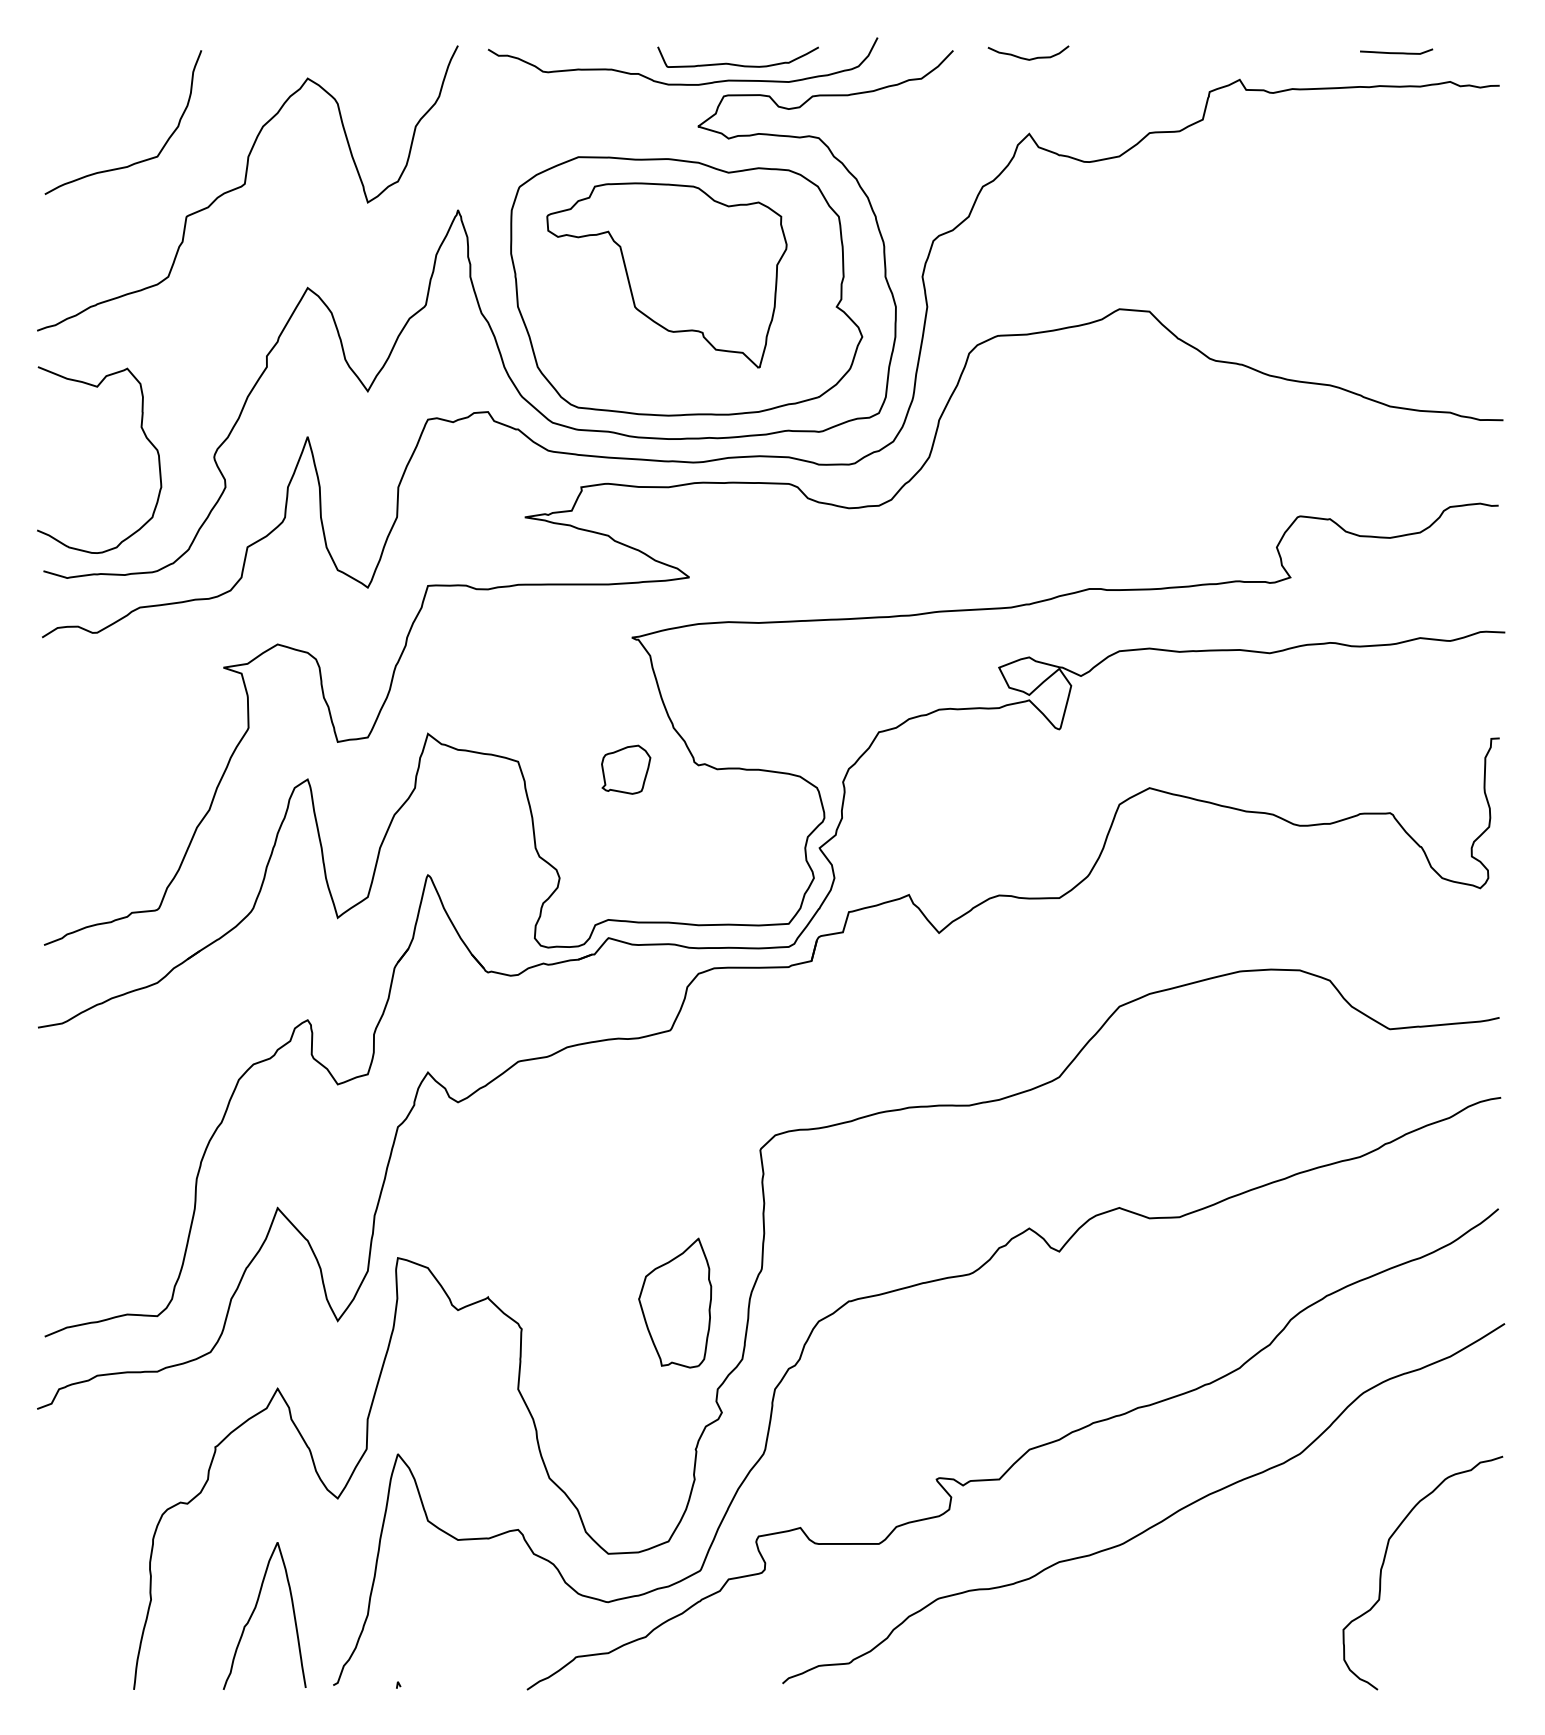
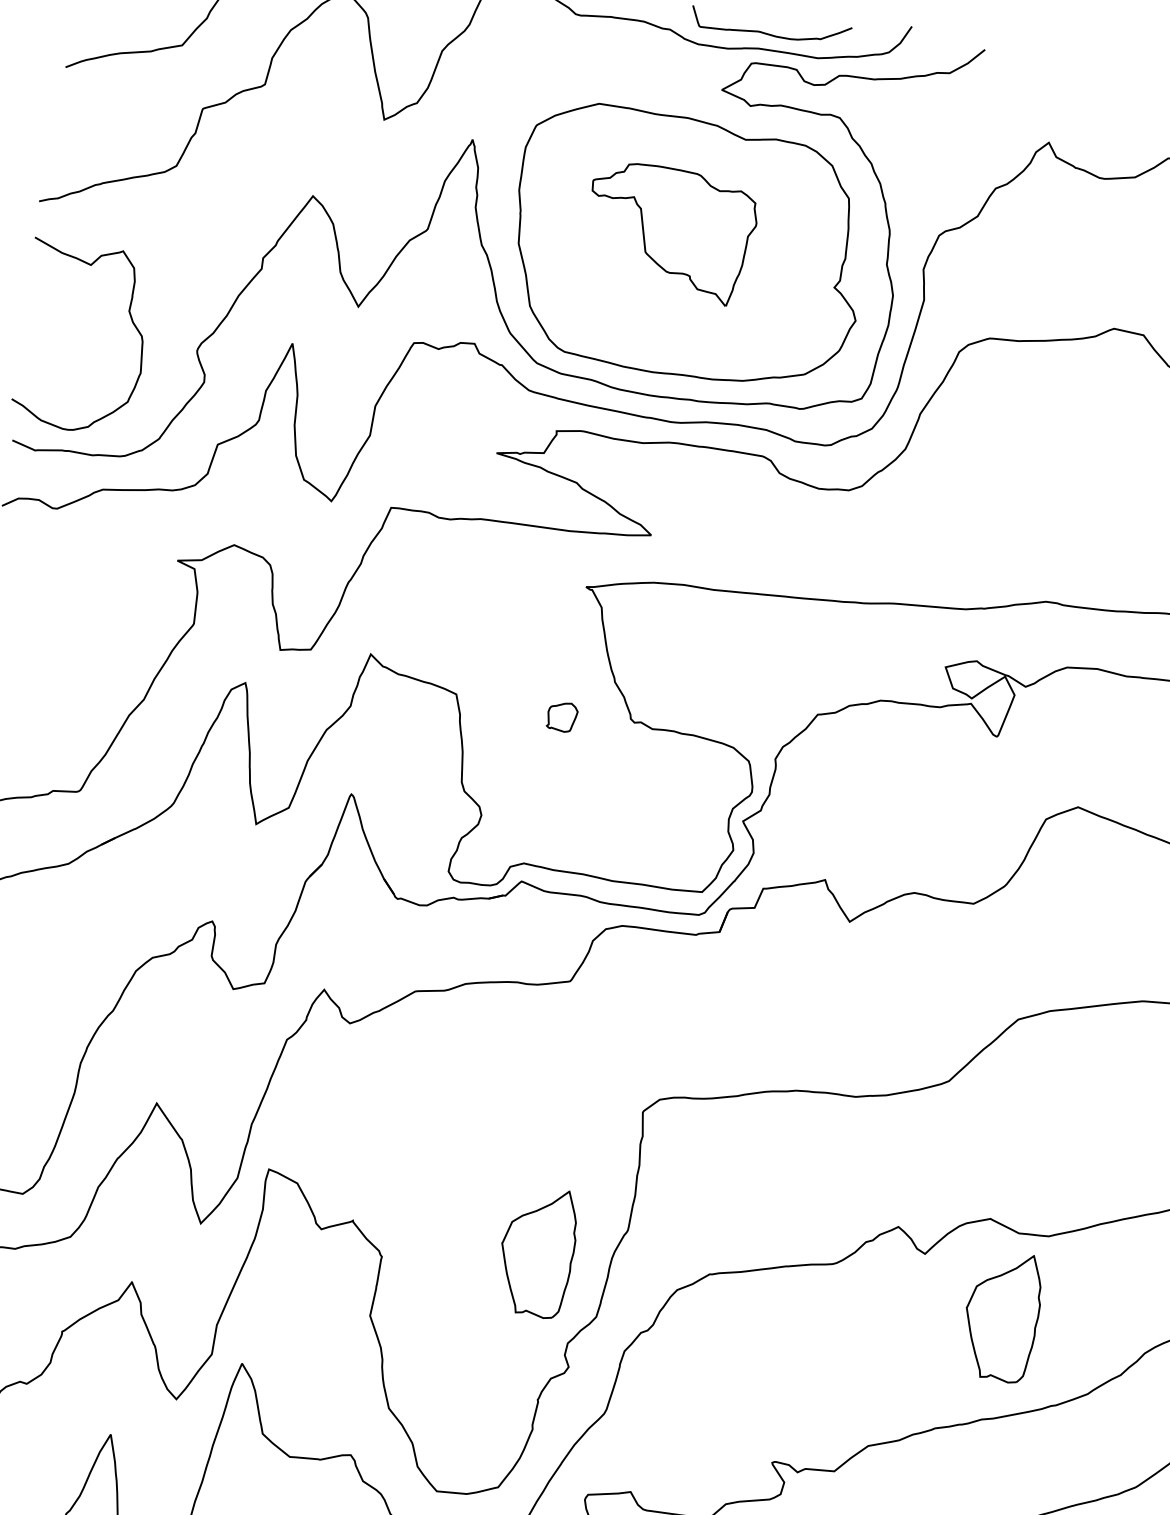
curve: (1028, 58) -> (1058, 67), removed
part: (666, 275) -> (670, 233), size x0.7
part: (626, 769) -> (562, 716), size x0.6
part: (1144, 1302) -> (1002, 1316), added

